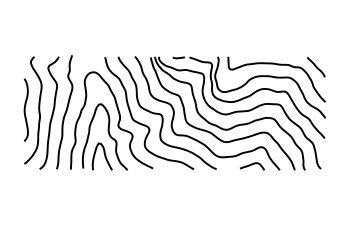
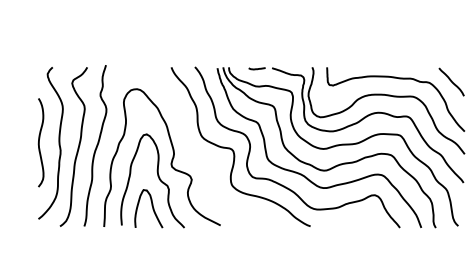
curve: (145, 124) -> (209, 163), removed
curve: (252, 165) -> (361, 221), removed

